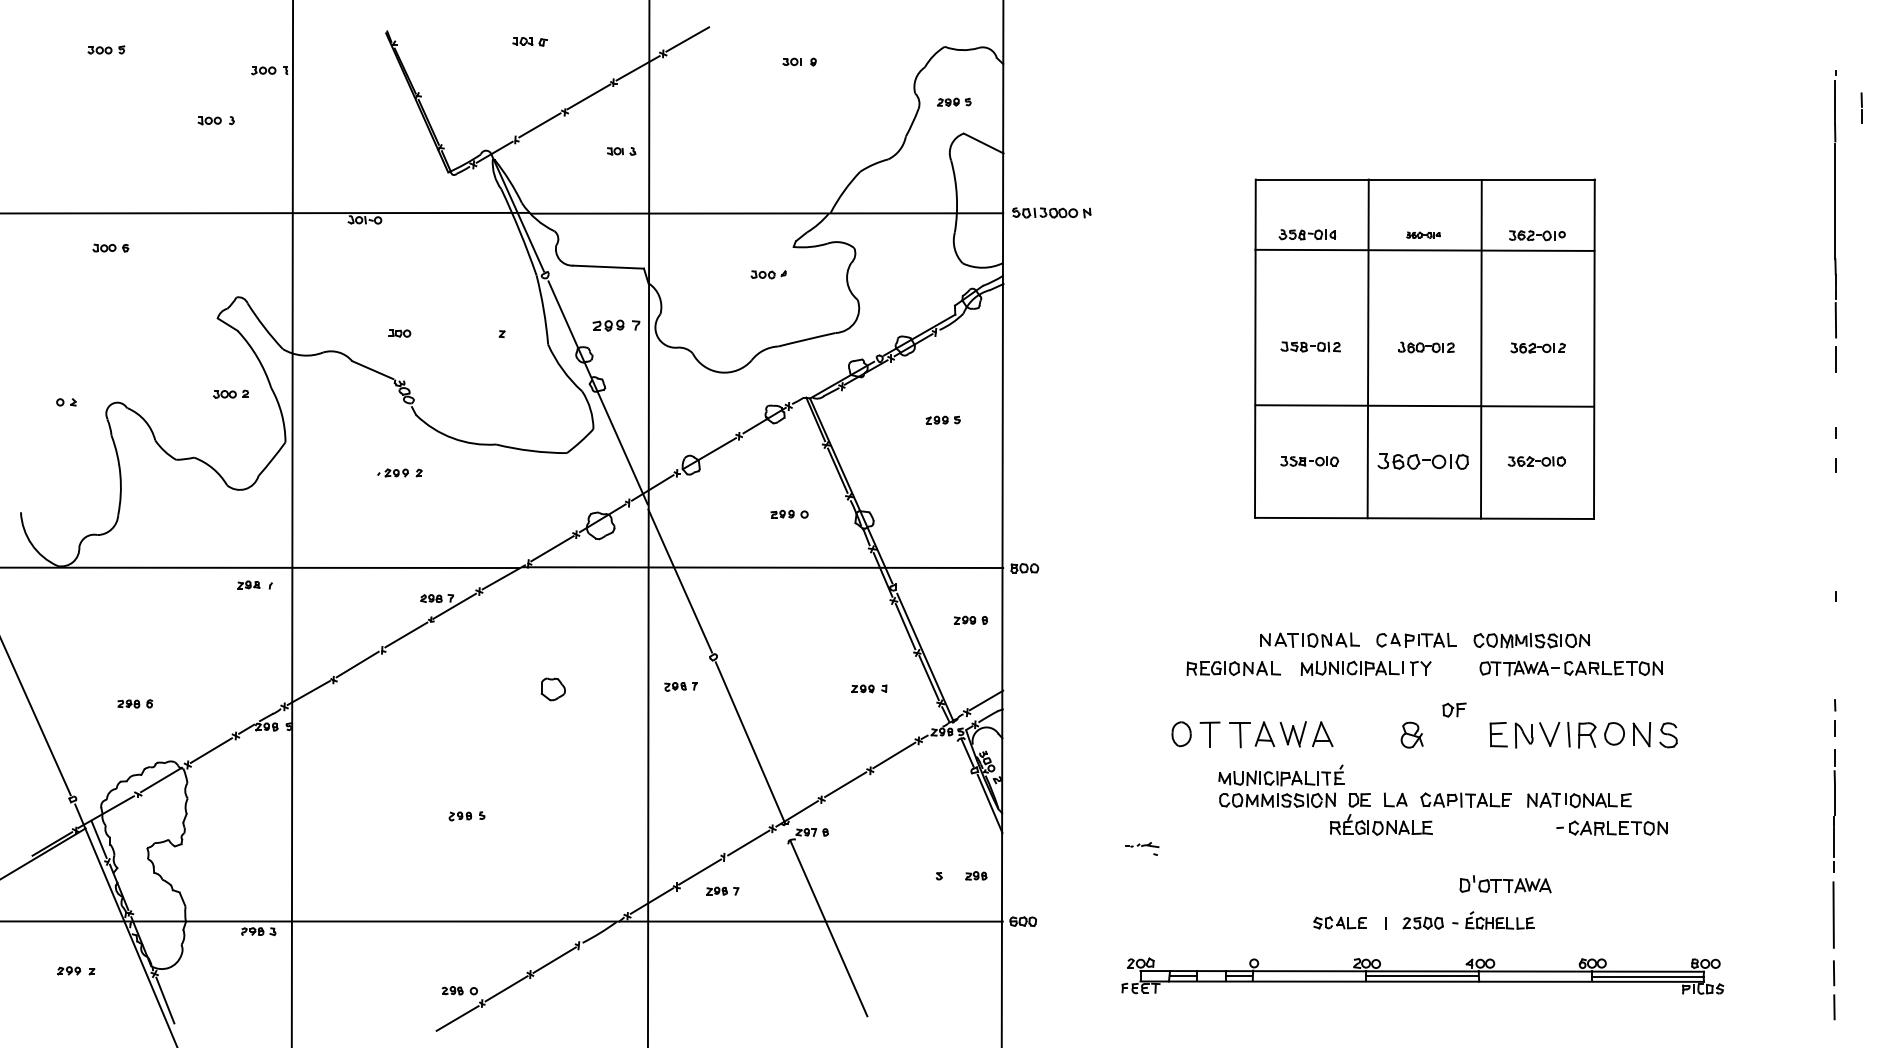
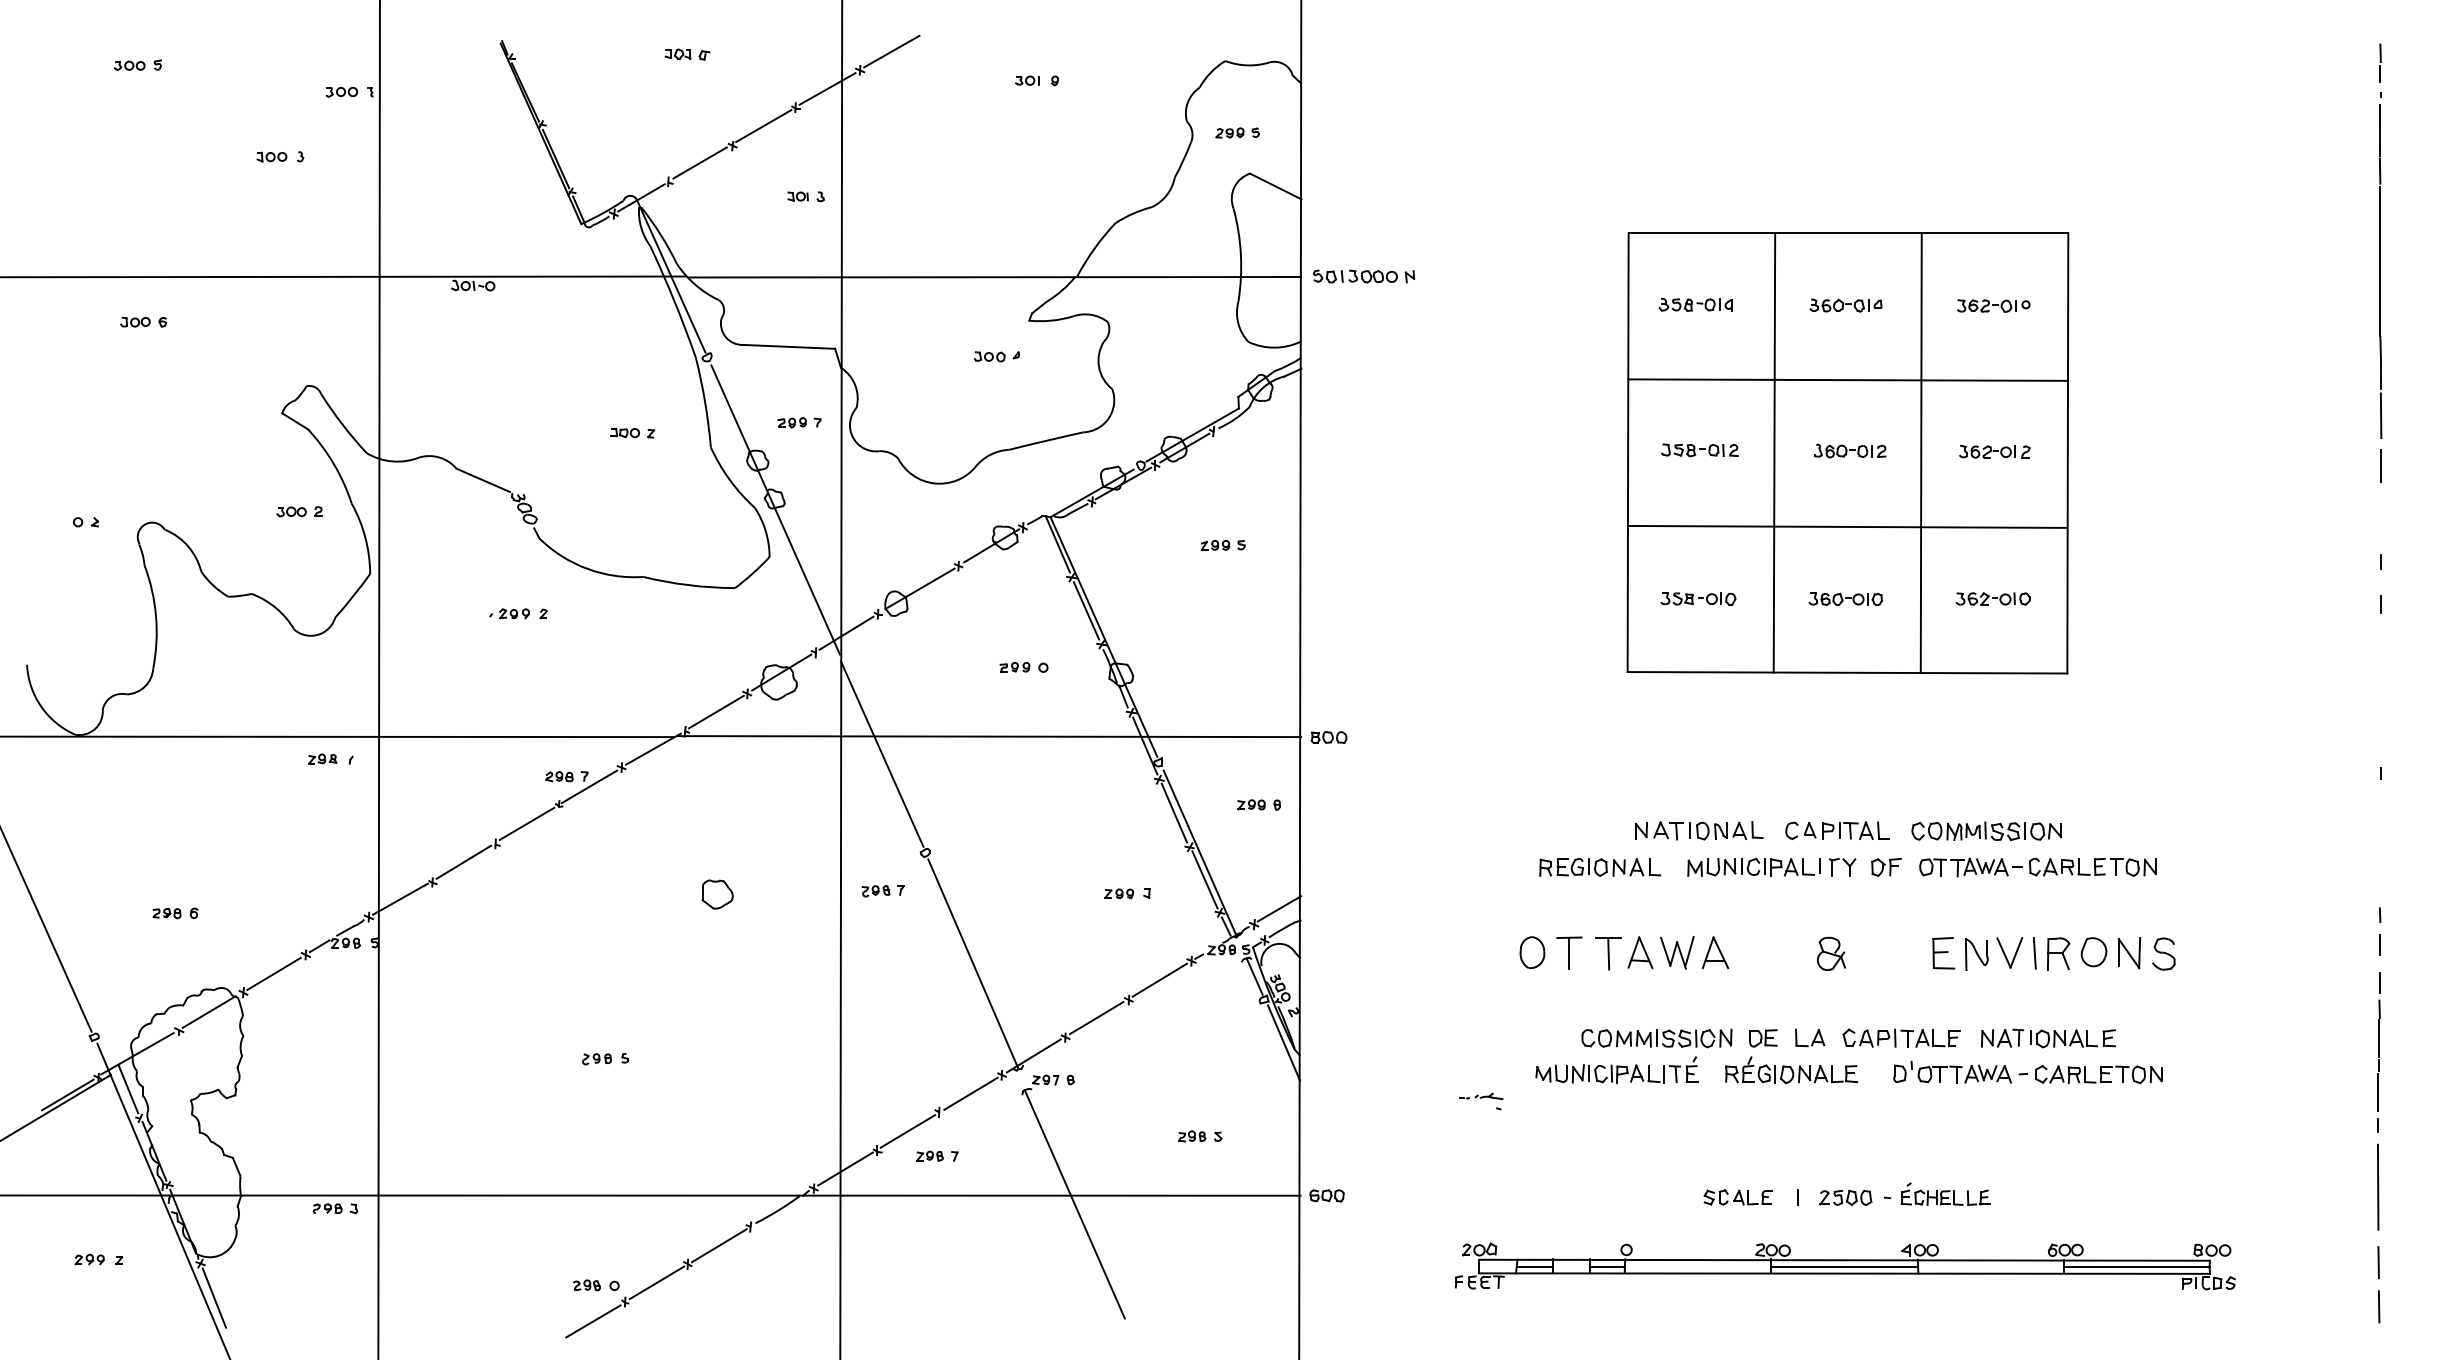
line: (1861, 107) -> (2380, 62), moved
part: (1422, 235) -> (1845, 305), size x1.67
line: (1424, 249) -> (1847, 379), moved
part: (616, 325) -> (799, 422), size x0.71
part: (399, 333) -> (624, 433), moved
part: (1422, 461) -> (1845, 599), size x0.62
part: (1454, 710) -> (1886, 867), moved
part: (1281, 774) -> (1616, 1069), moved
part: (976, 875) -> (1192, 1136), moved
part: (1505, 883) -> (1952, 1071), moved

